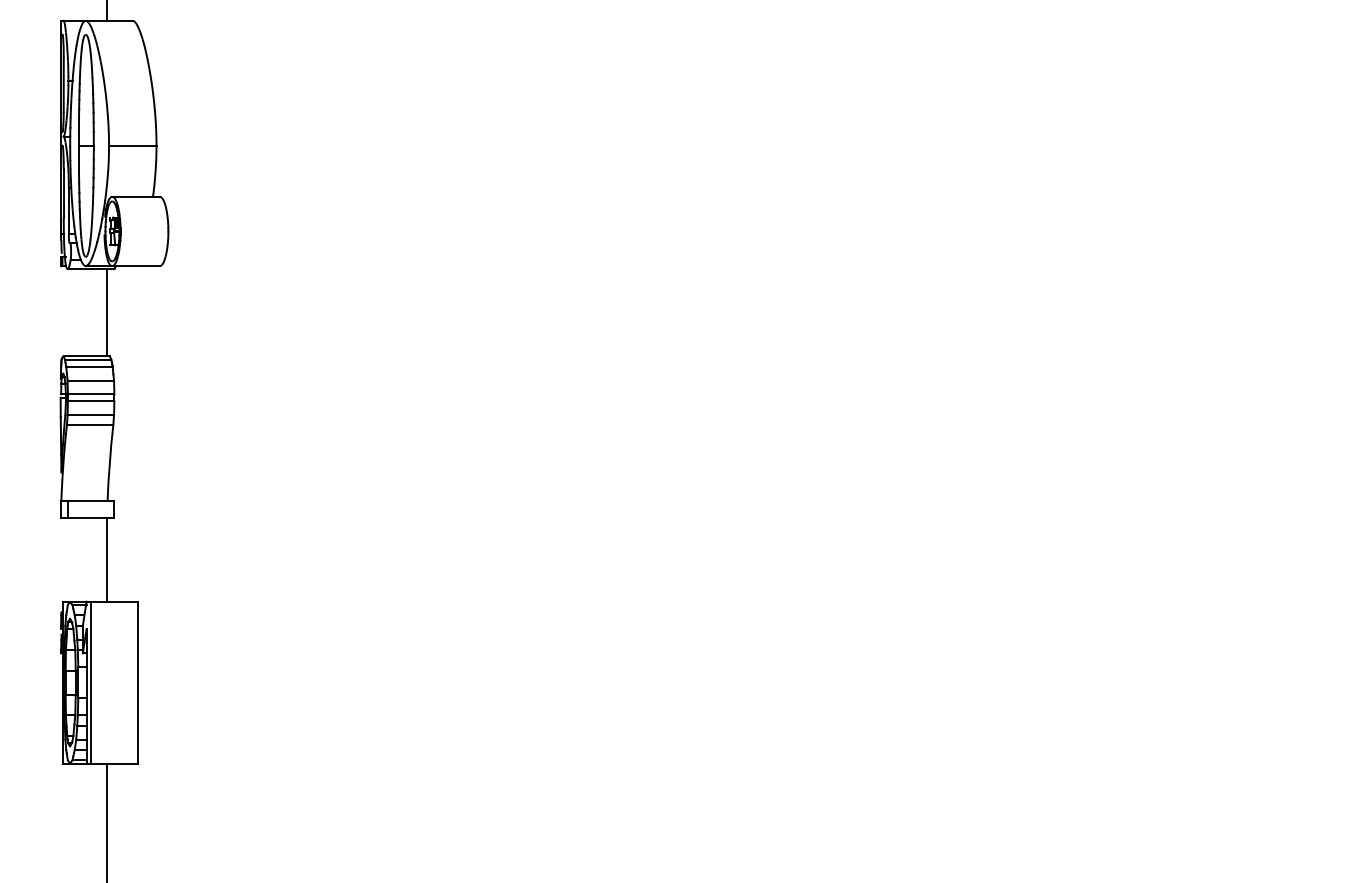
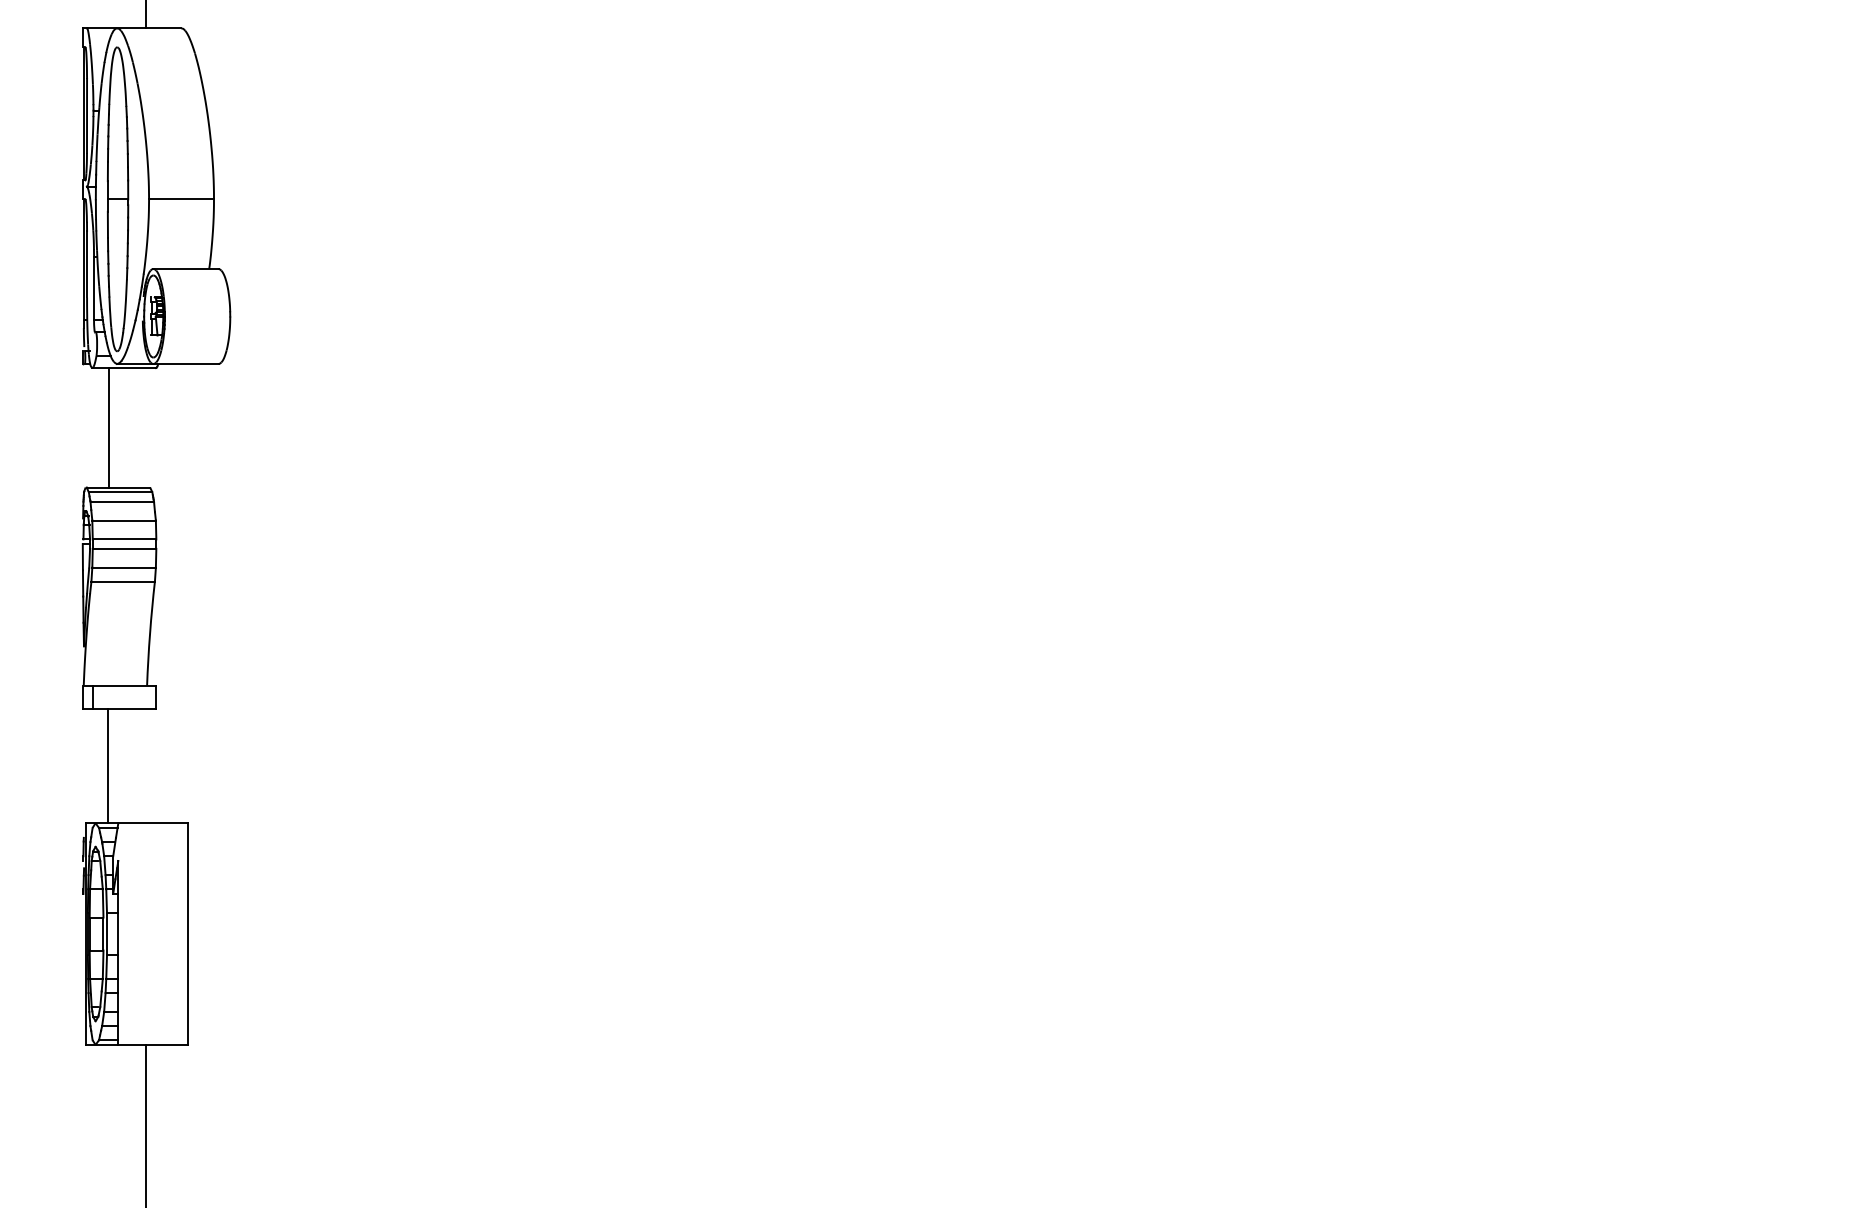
line: (106, 312) -> (108, 427), moved
line: (106, 559) -> (107, 765), moved
line: (90, 682) -> (123, 933), removed

